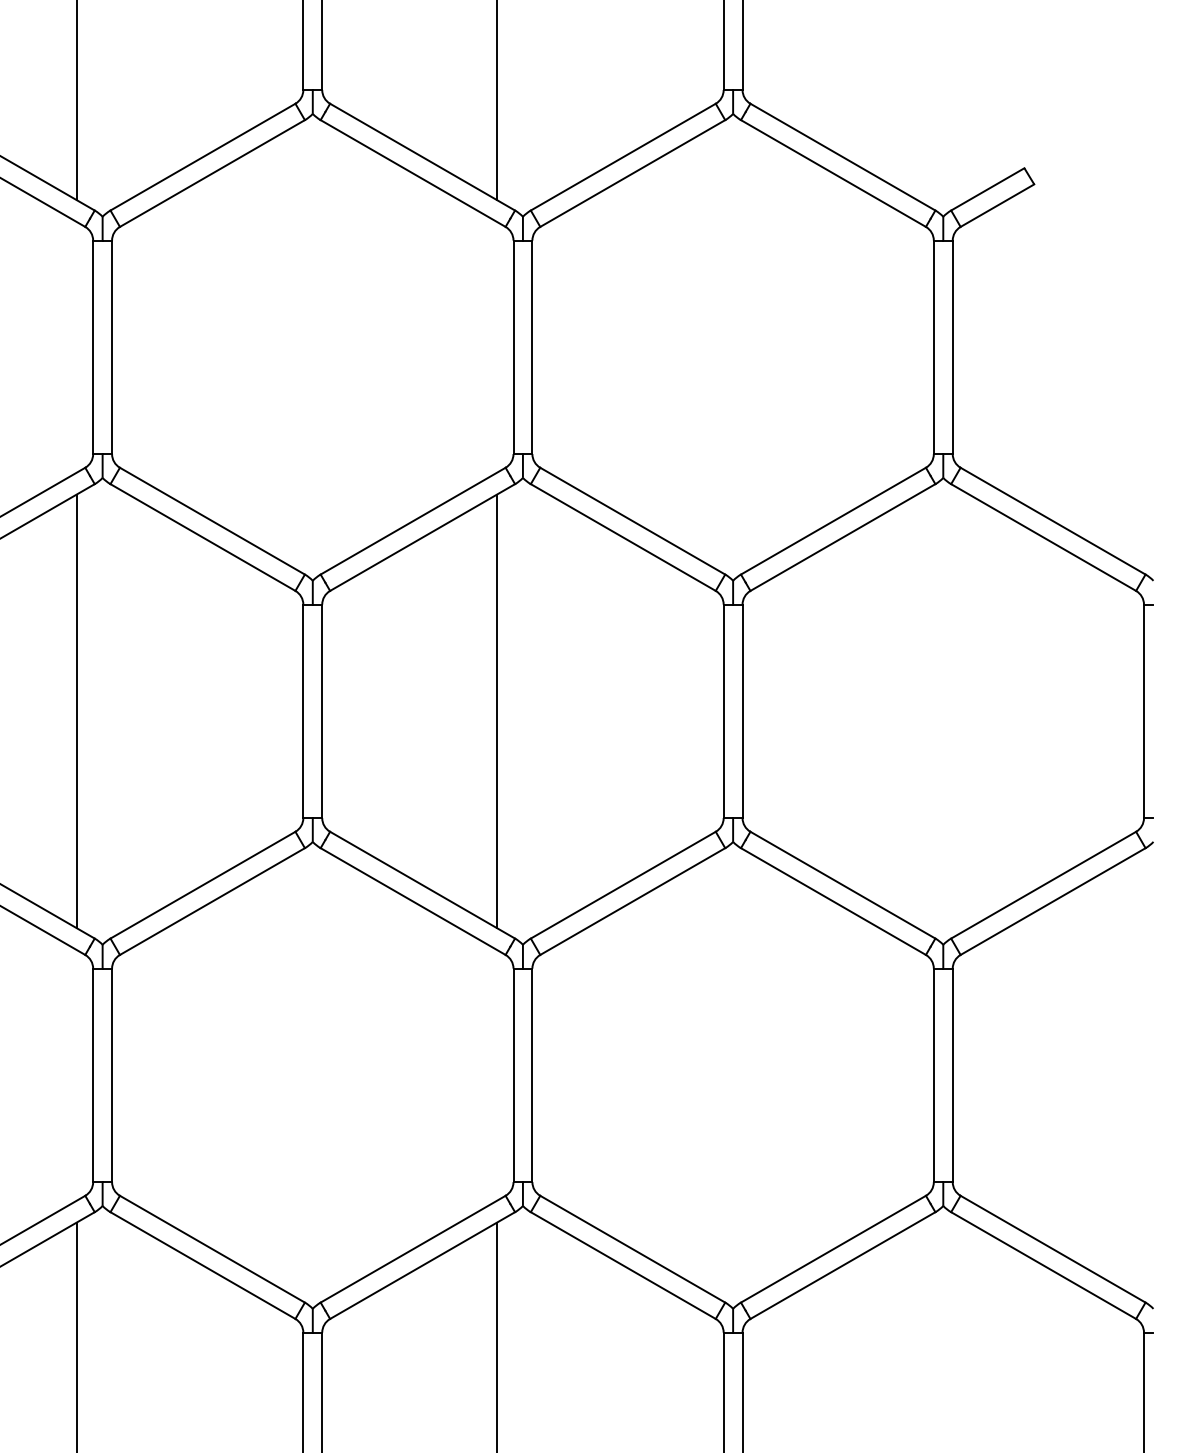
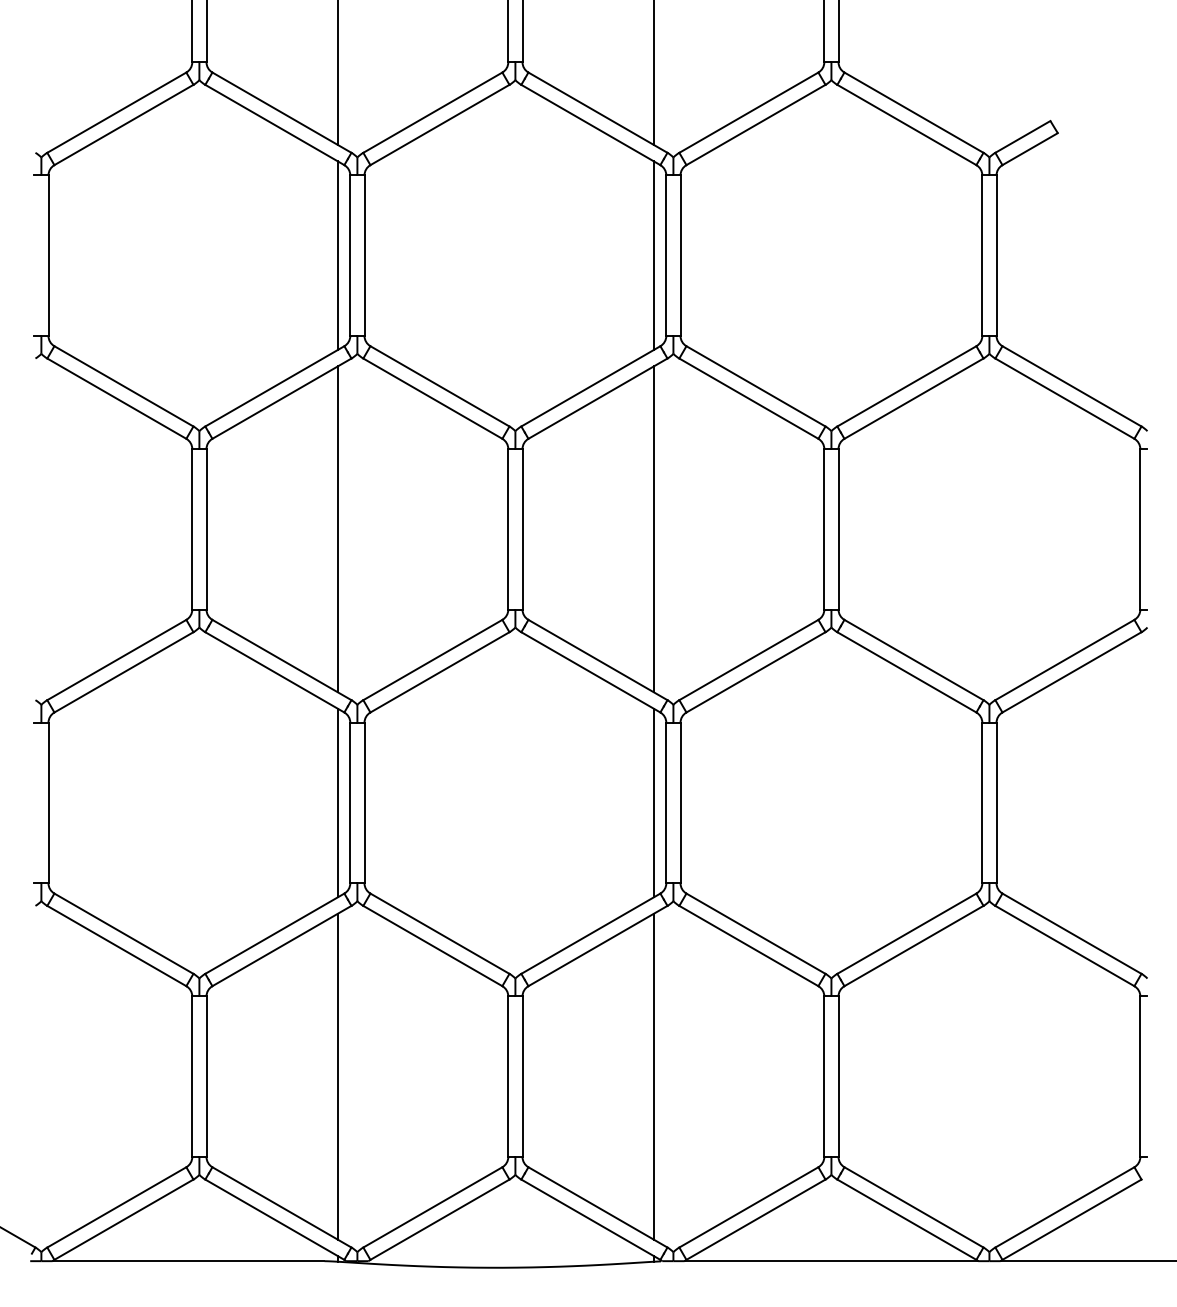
line: (76, 347) -> (337, 255), added
line: (496, 347) -> (653, 255), added
line: (76, 1074) -> (337, 802), added
line: (496, 1074) -> (653, 802), added

